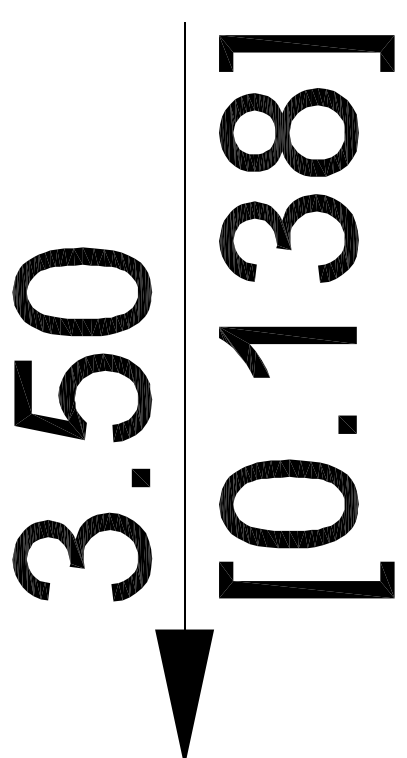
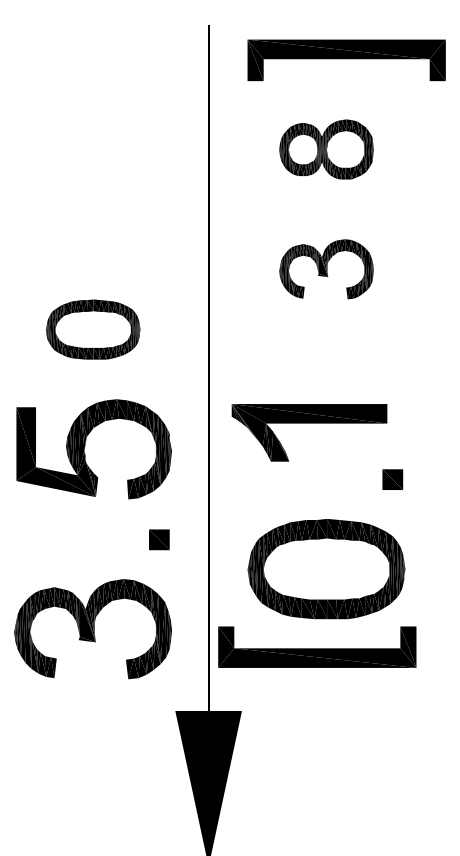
part: (288, 132) -> (326, 149), size x0.6
part: (288, 238) -> (326, 269), size x0.6
part: (82, 291) -> (93, 329), size x0.6
part: (287, 343) -> (309, 422), moved
part: (306, 579) -> (316, 646), moved

